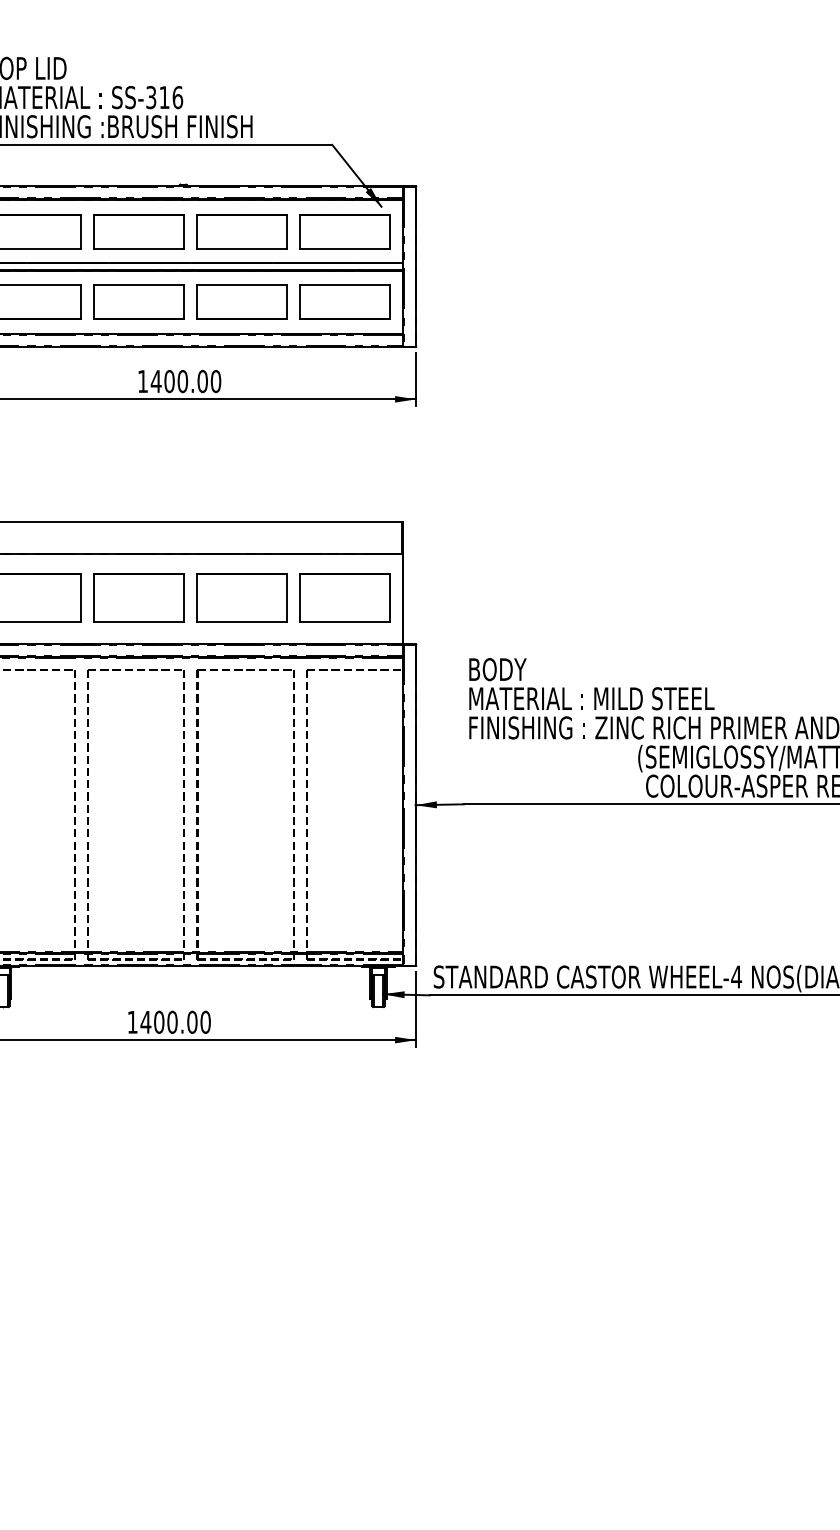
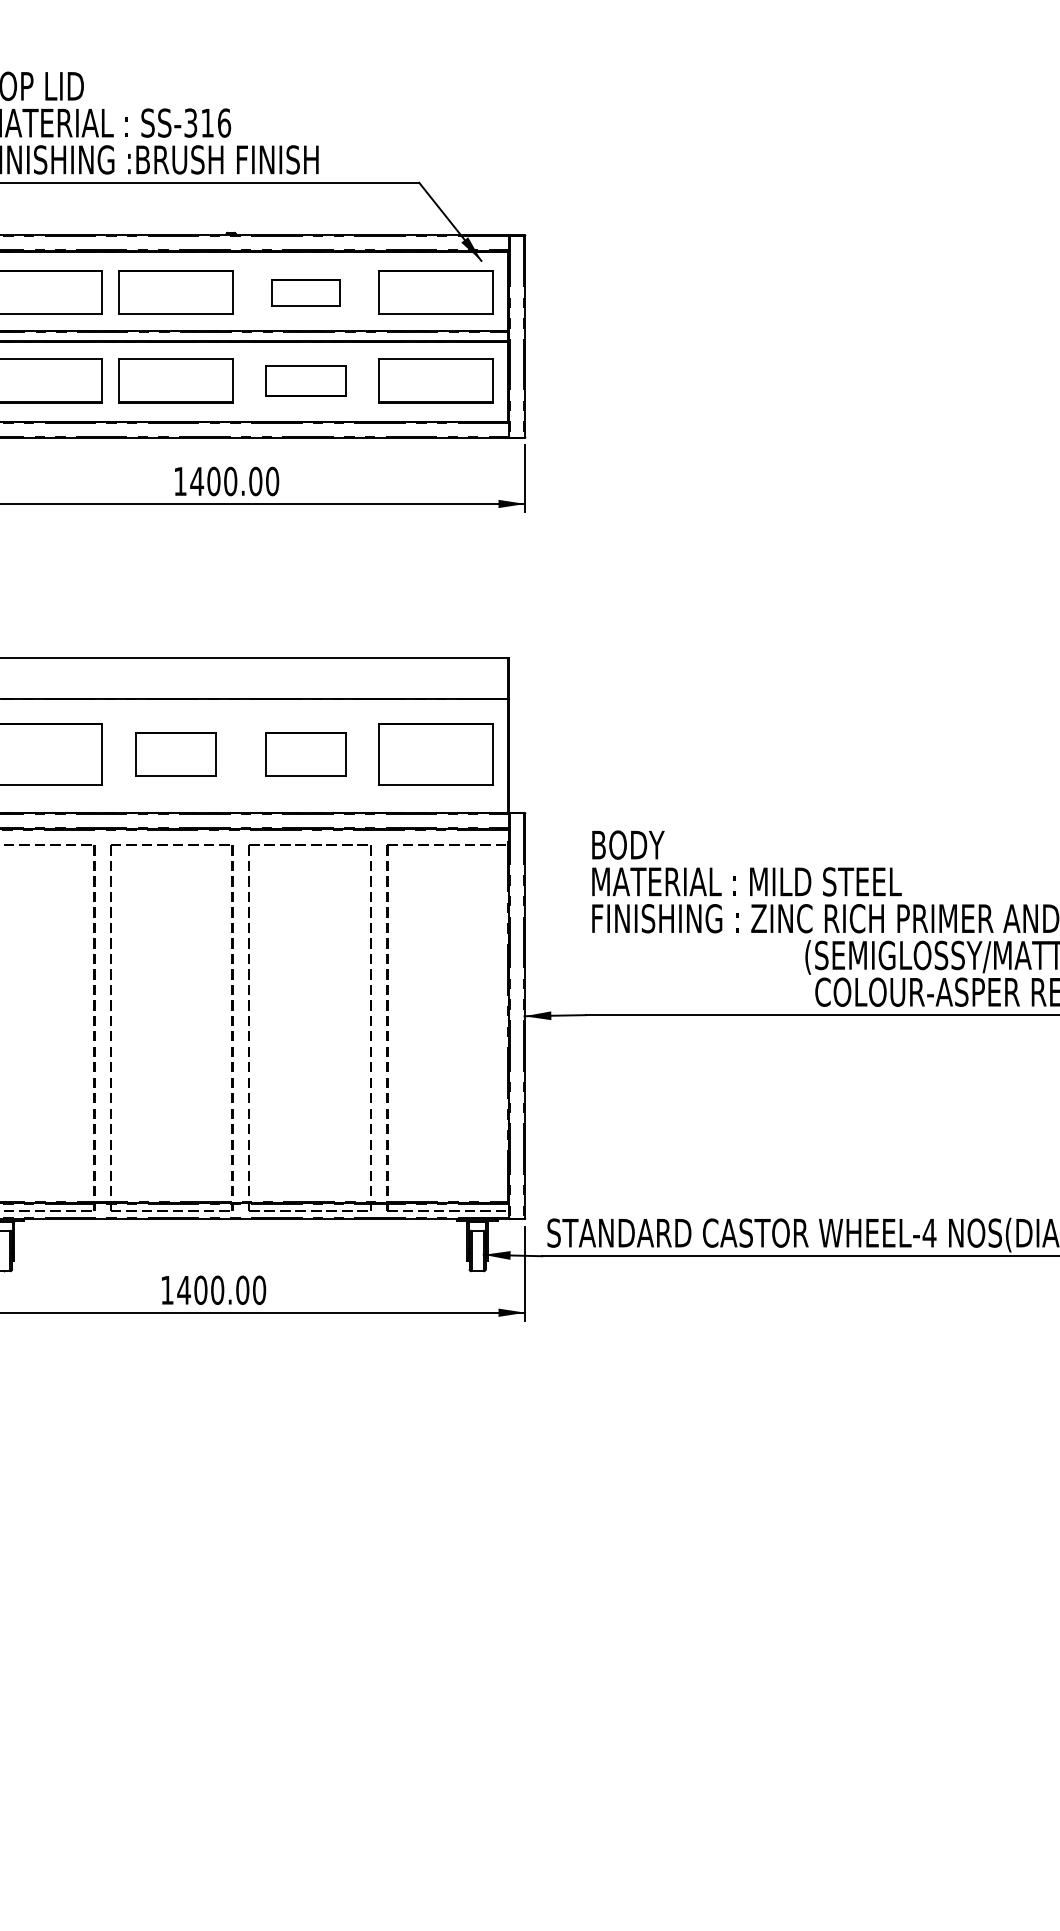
part: (242, 231) -> (305, 292), size x0.6
part: (242, 301) -> (305, 380), size x0.7
part: (139, 597) -> (175, 754), size x0.7
part: (242, 597) -> (305, 754), size x0.7

